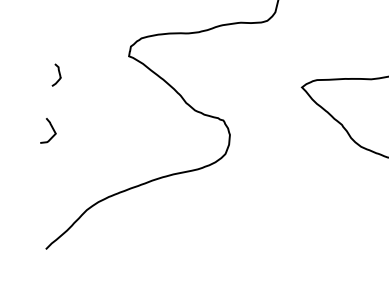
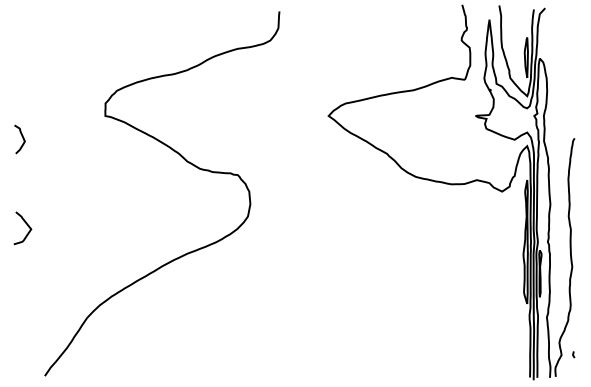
curve: (59, 75) -> (22, 138), moved

